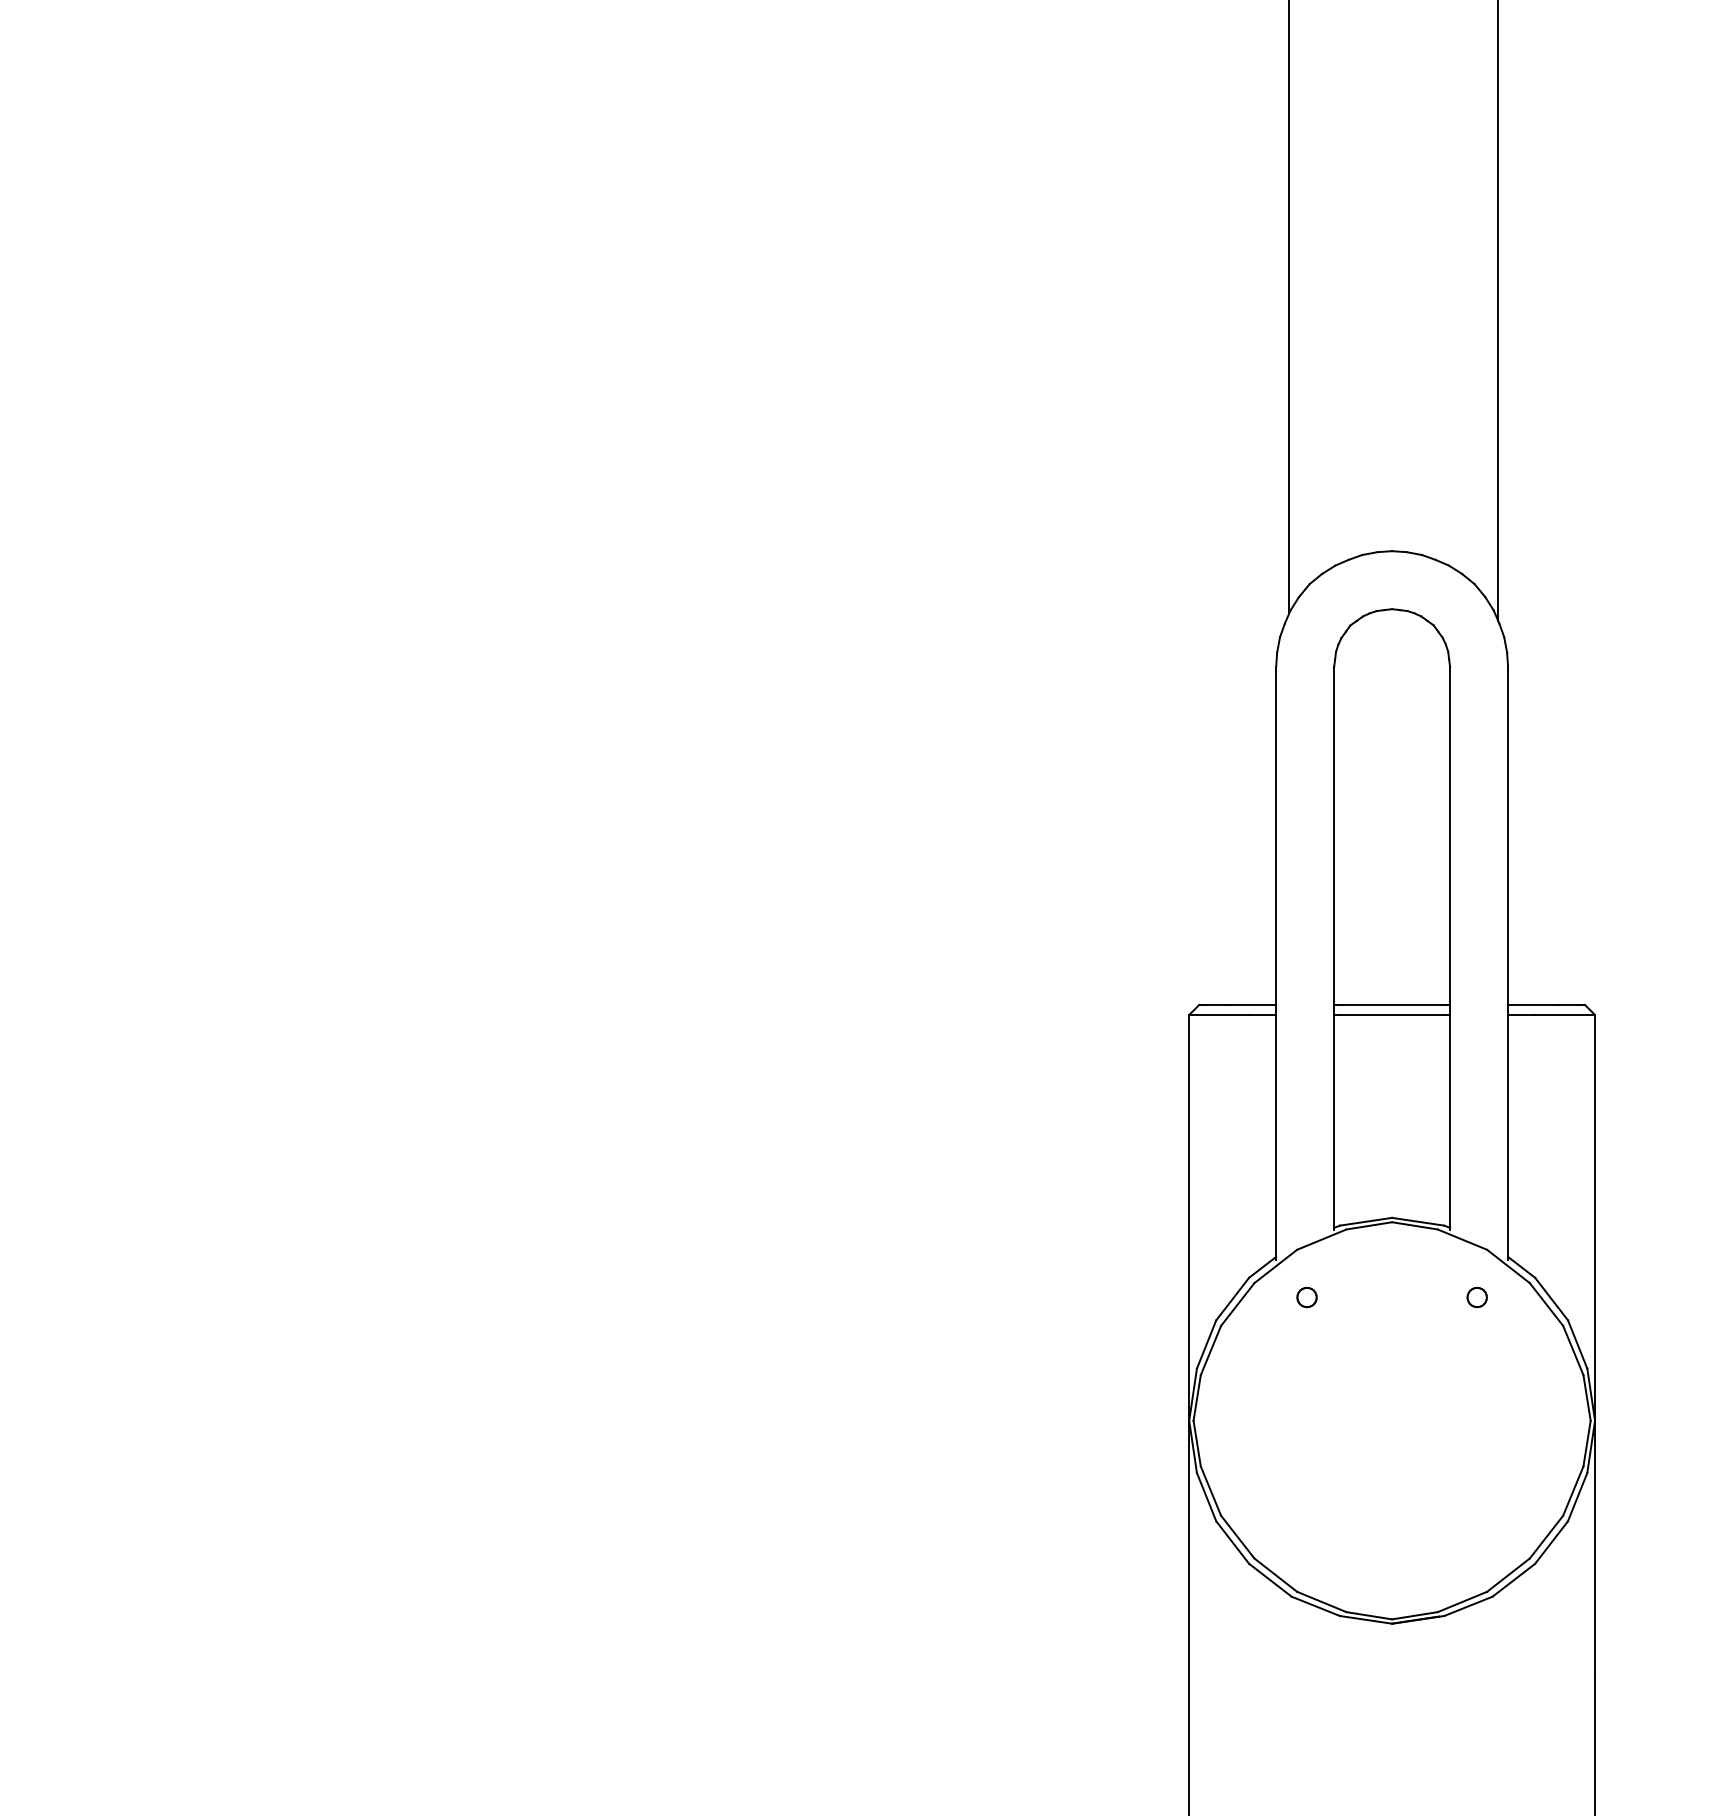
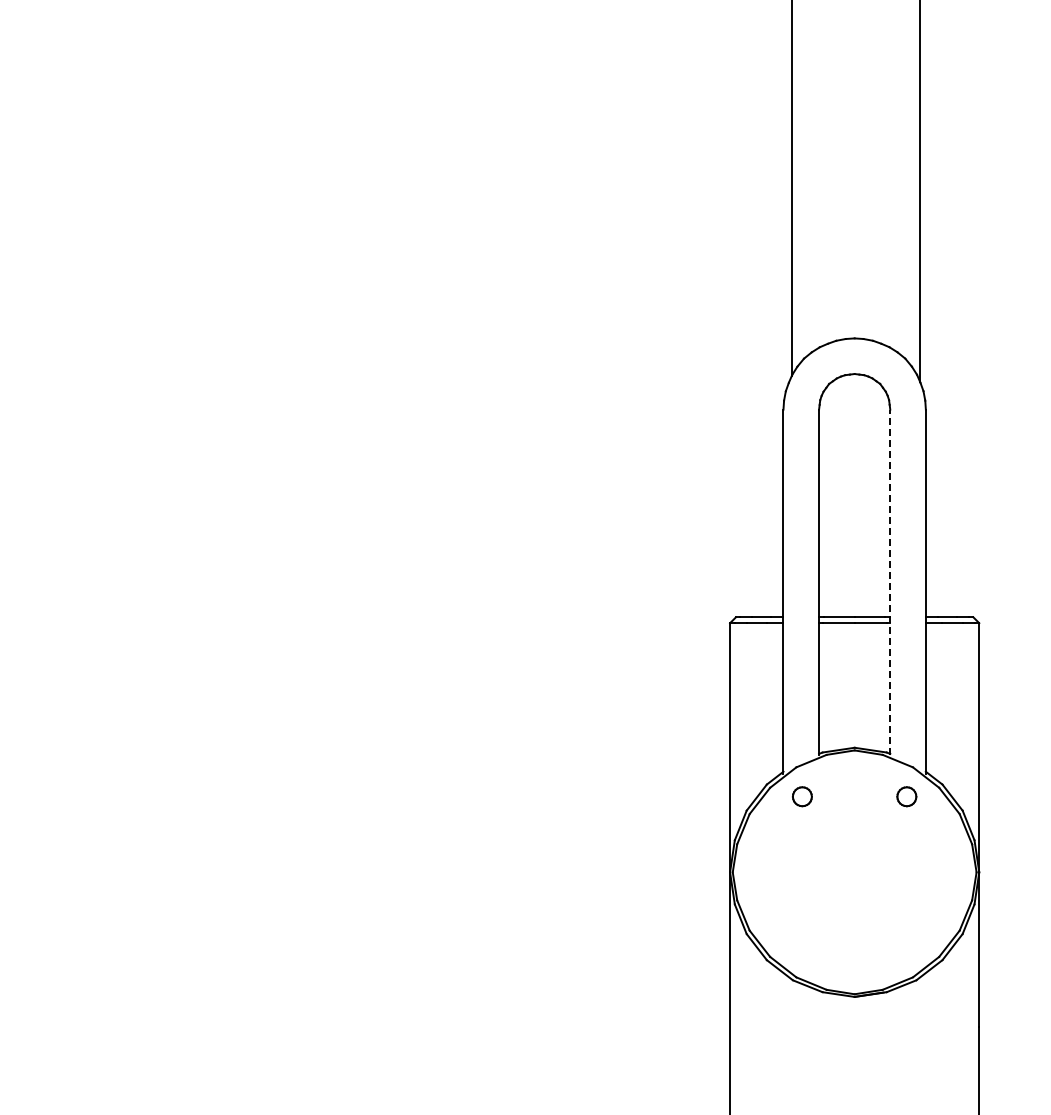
line: (1450, 948) -> (890, 582), solid -> dashed
part: (1307, 1297) -> (802, 796), size x1.6
part: (1476, 1297) -> (906, 796), size x1.6

